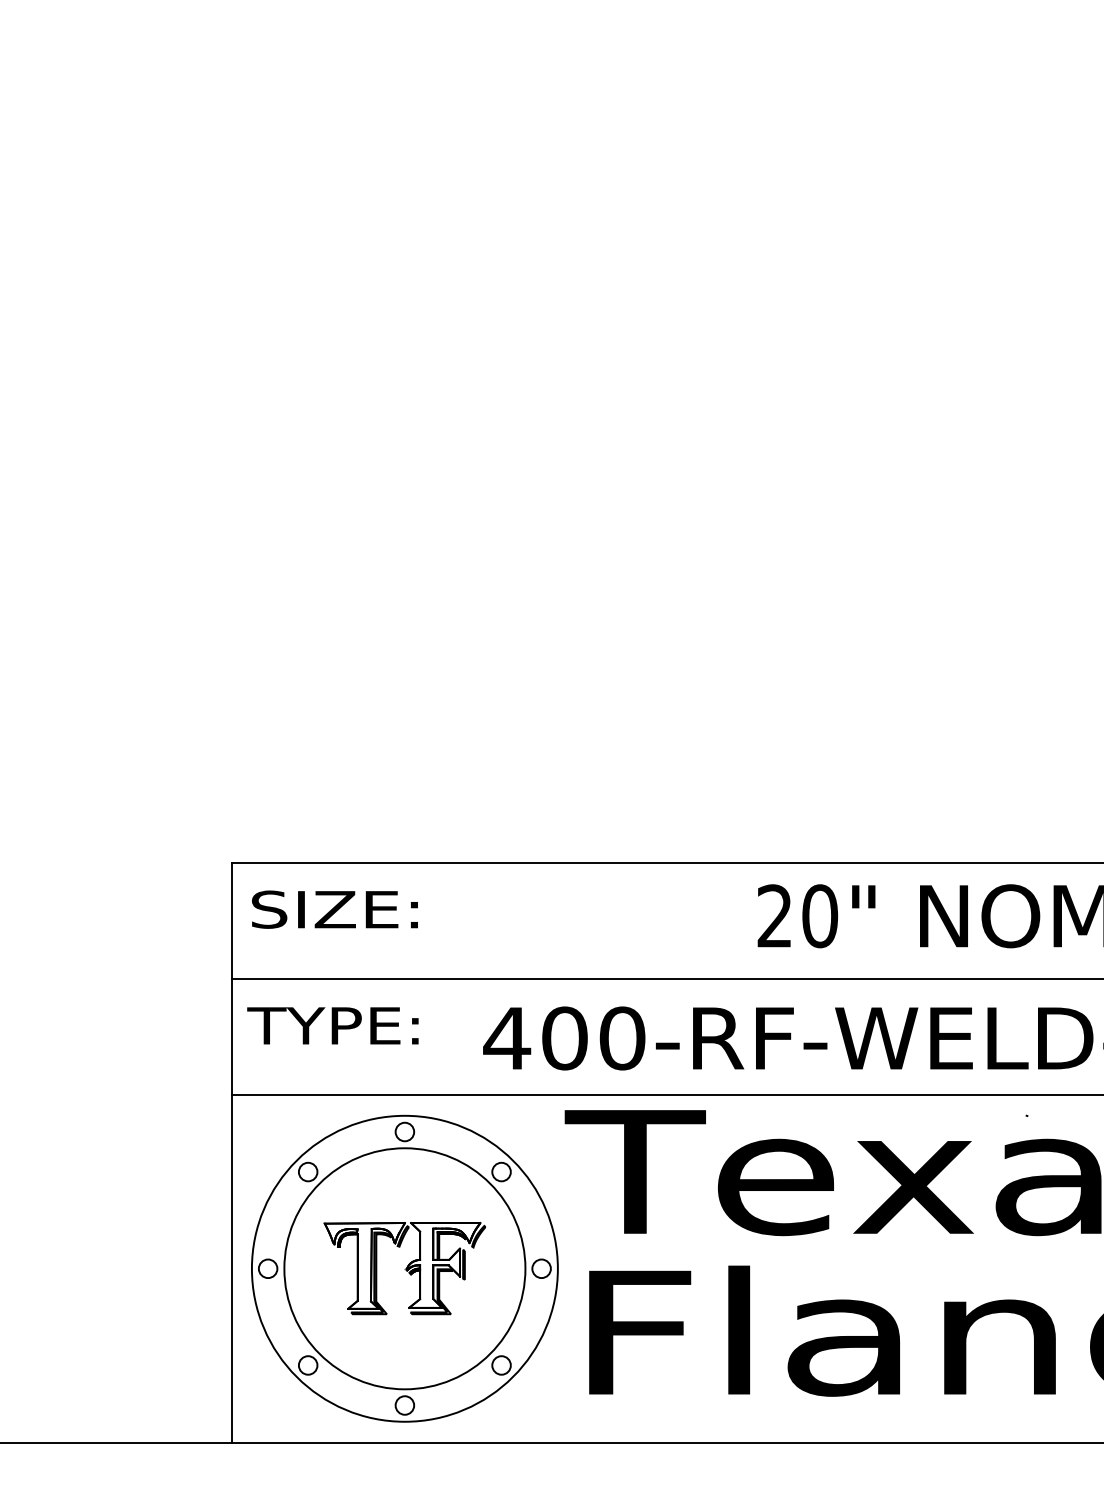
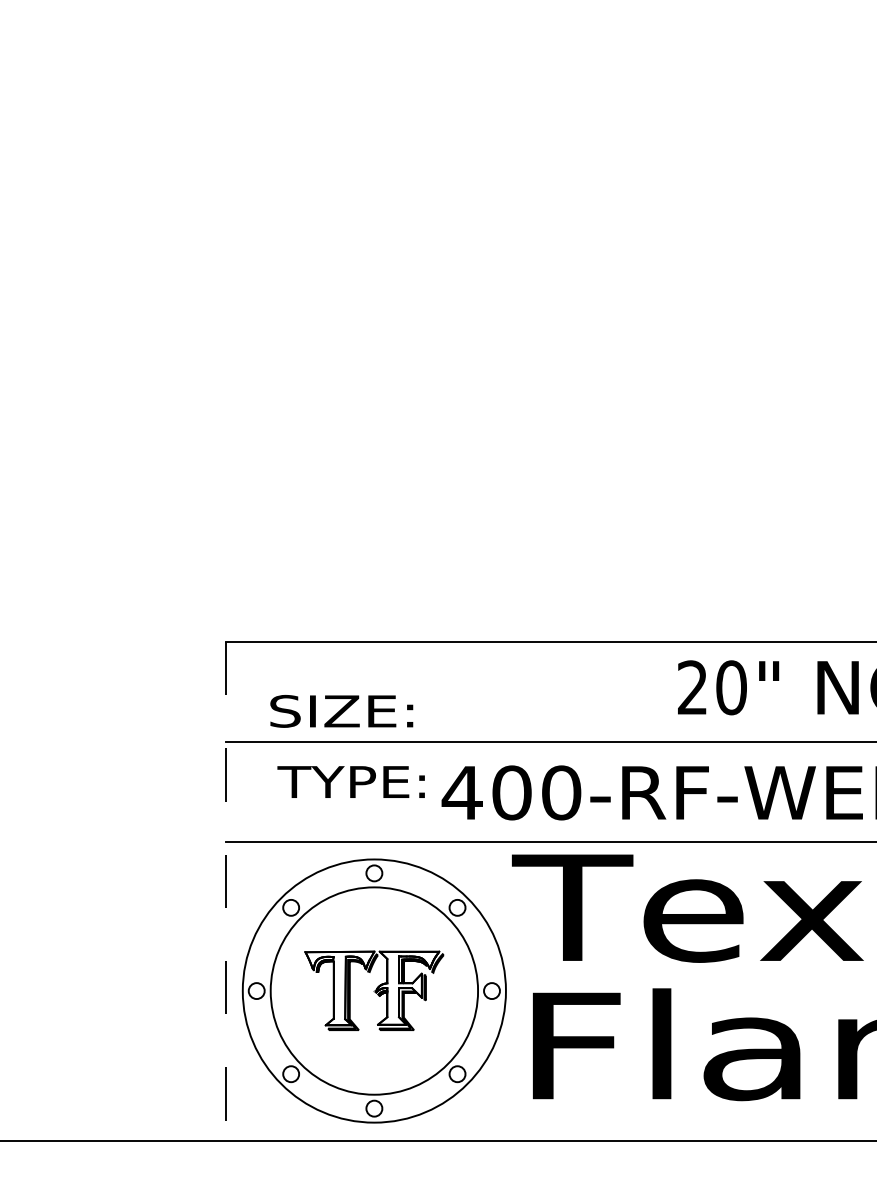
text: (334, 909) -> (341, 711), moved
text: (332, 1025) -> (350, 781), moved
line: (231, 1152) -> (225, 891), solid -> dashed

